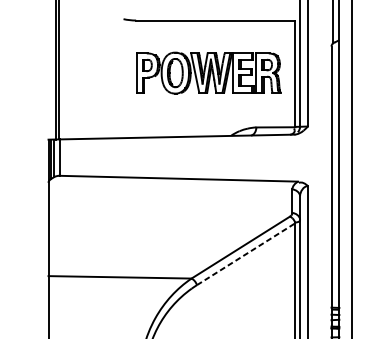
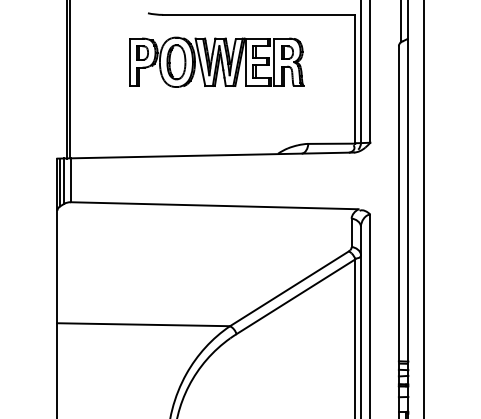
part: (208, 72) -> (216, 61), moved
line: (246, 253) -> (296, 296), dashed -> solid

